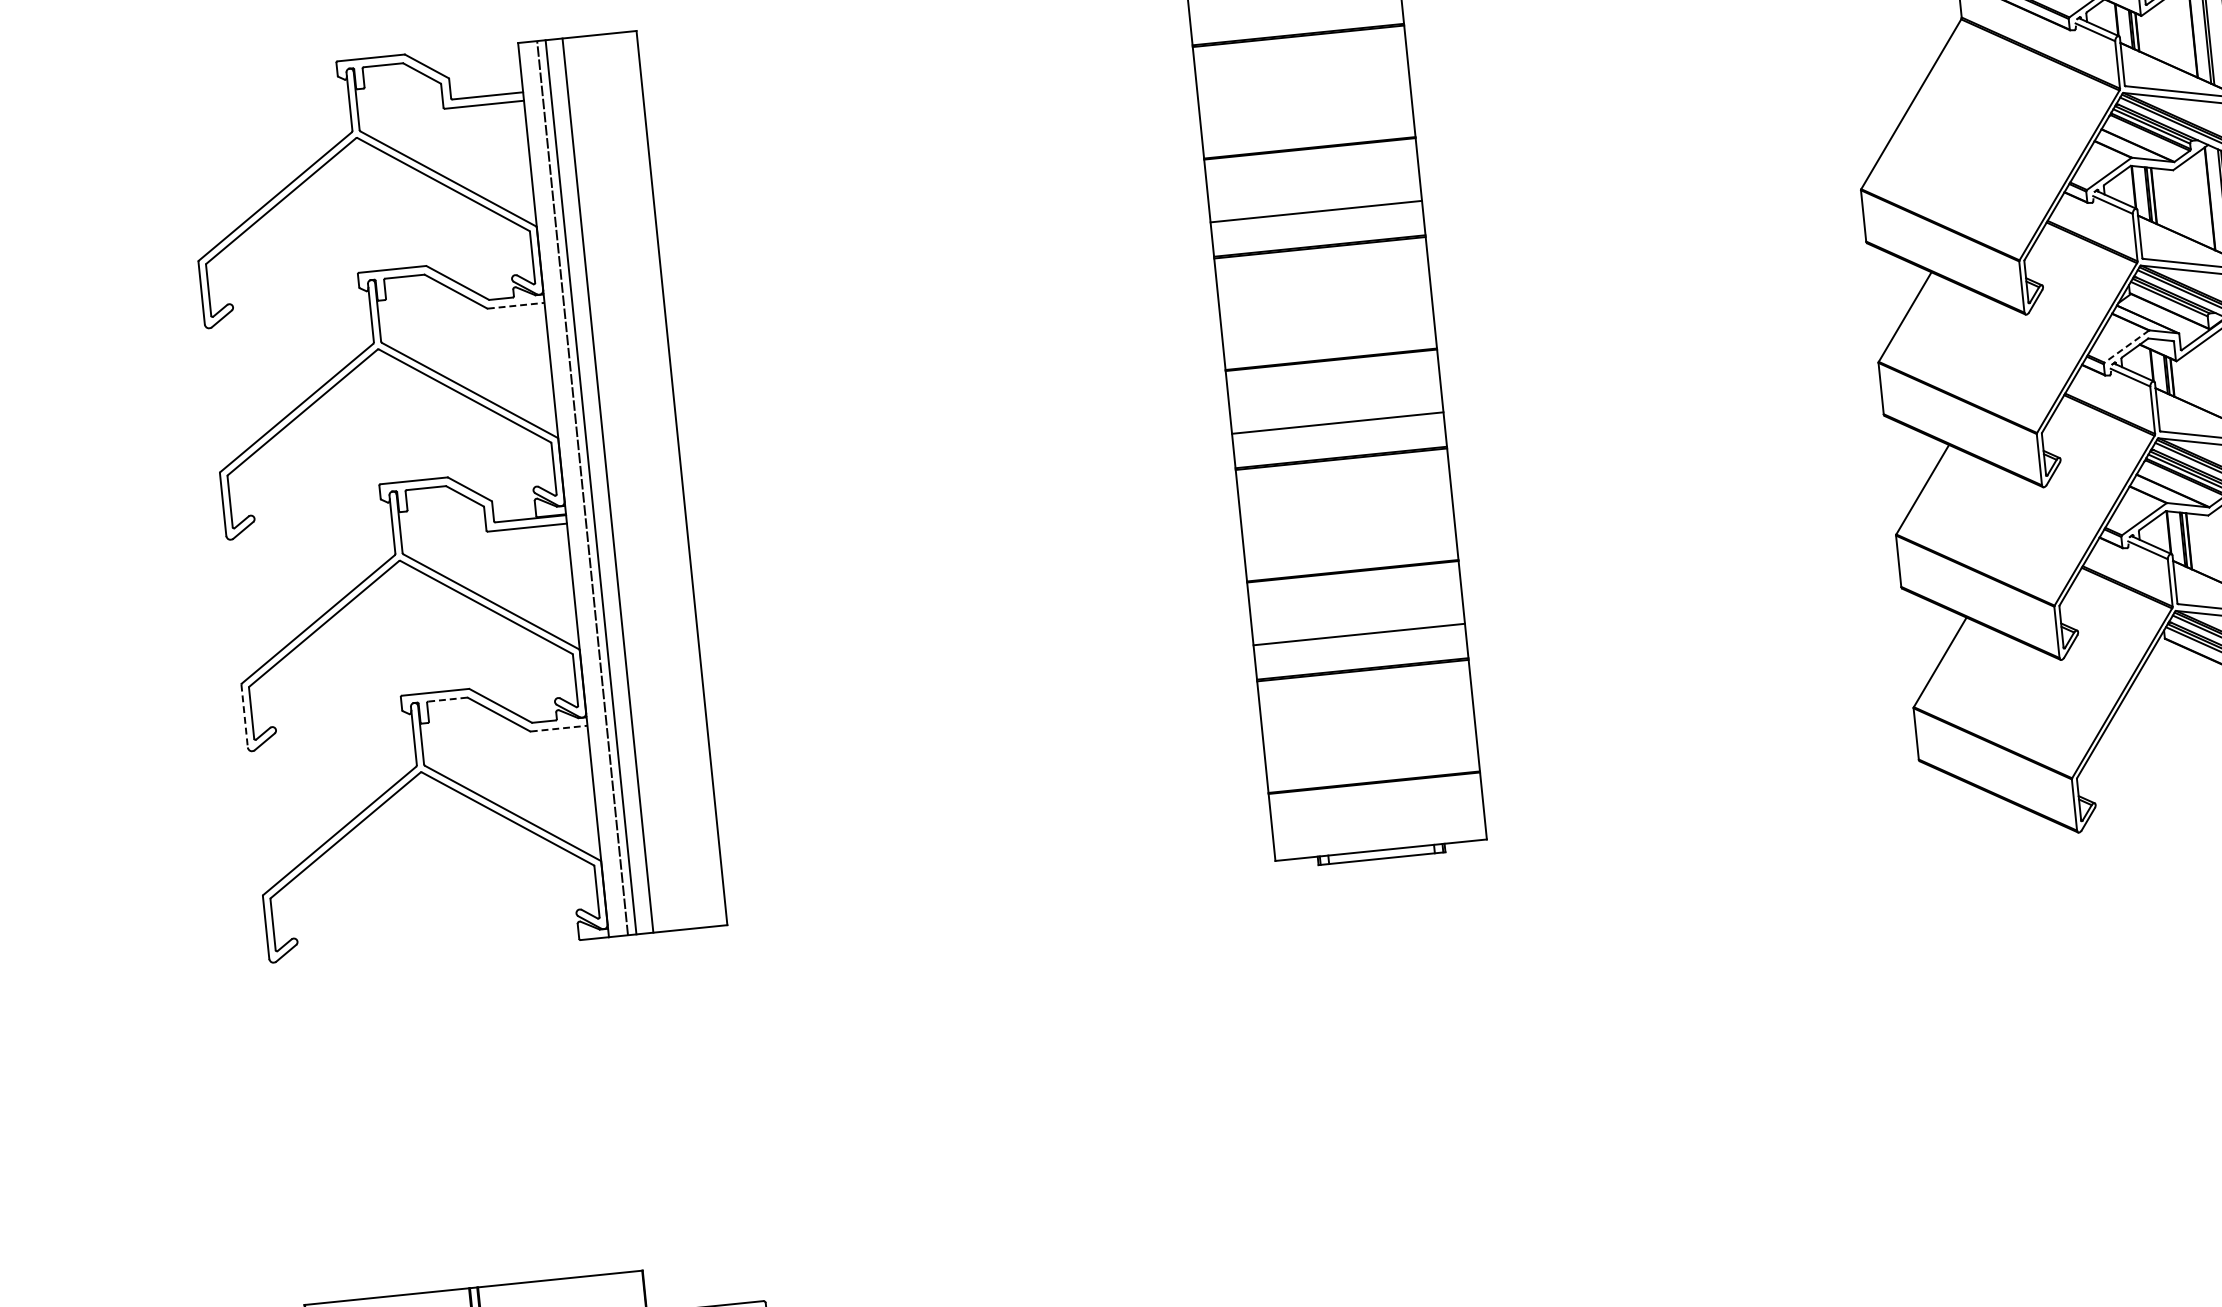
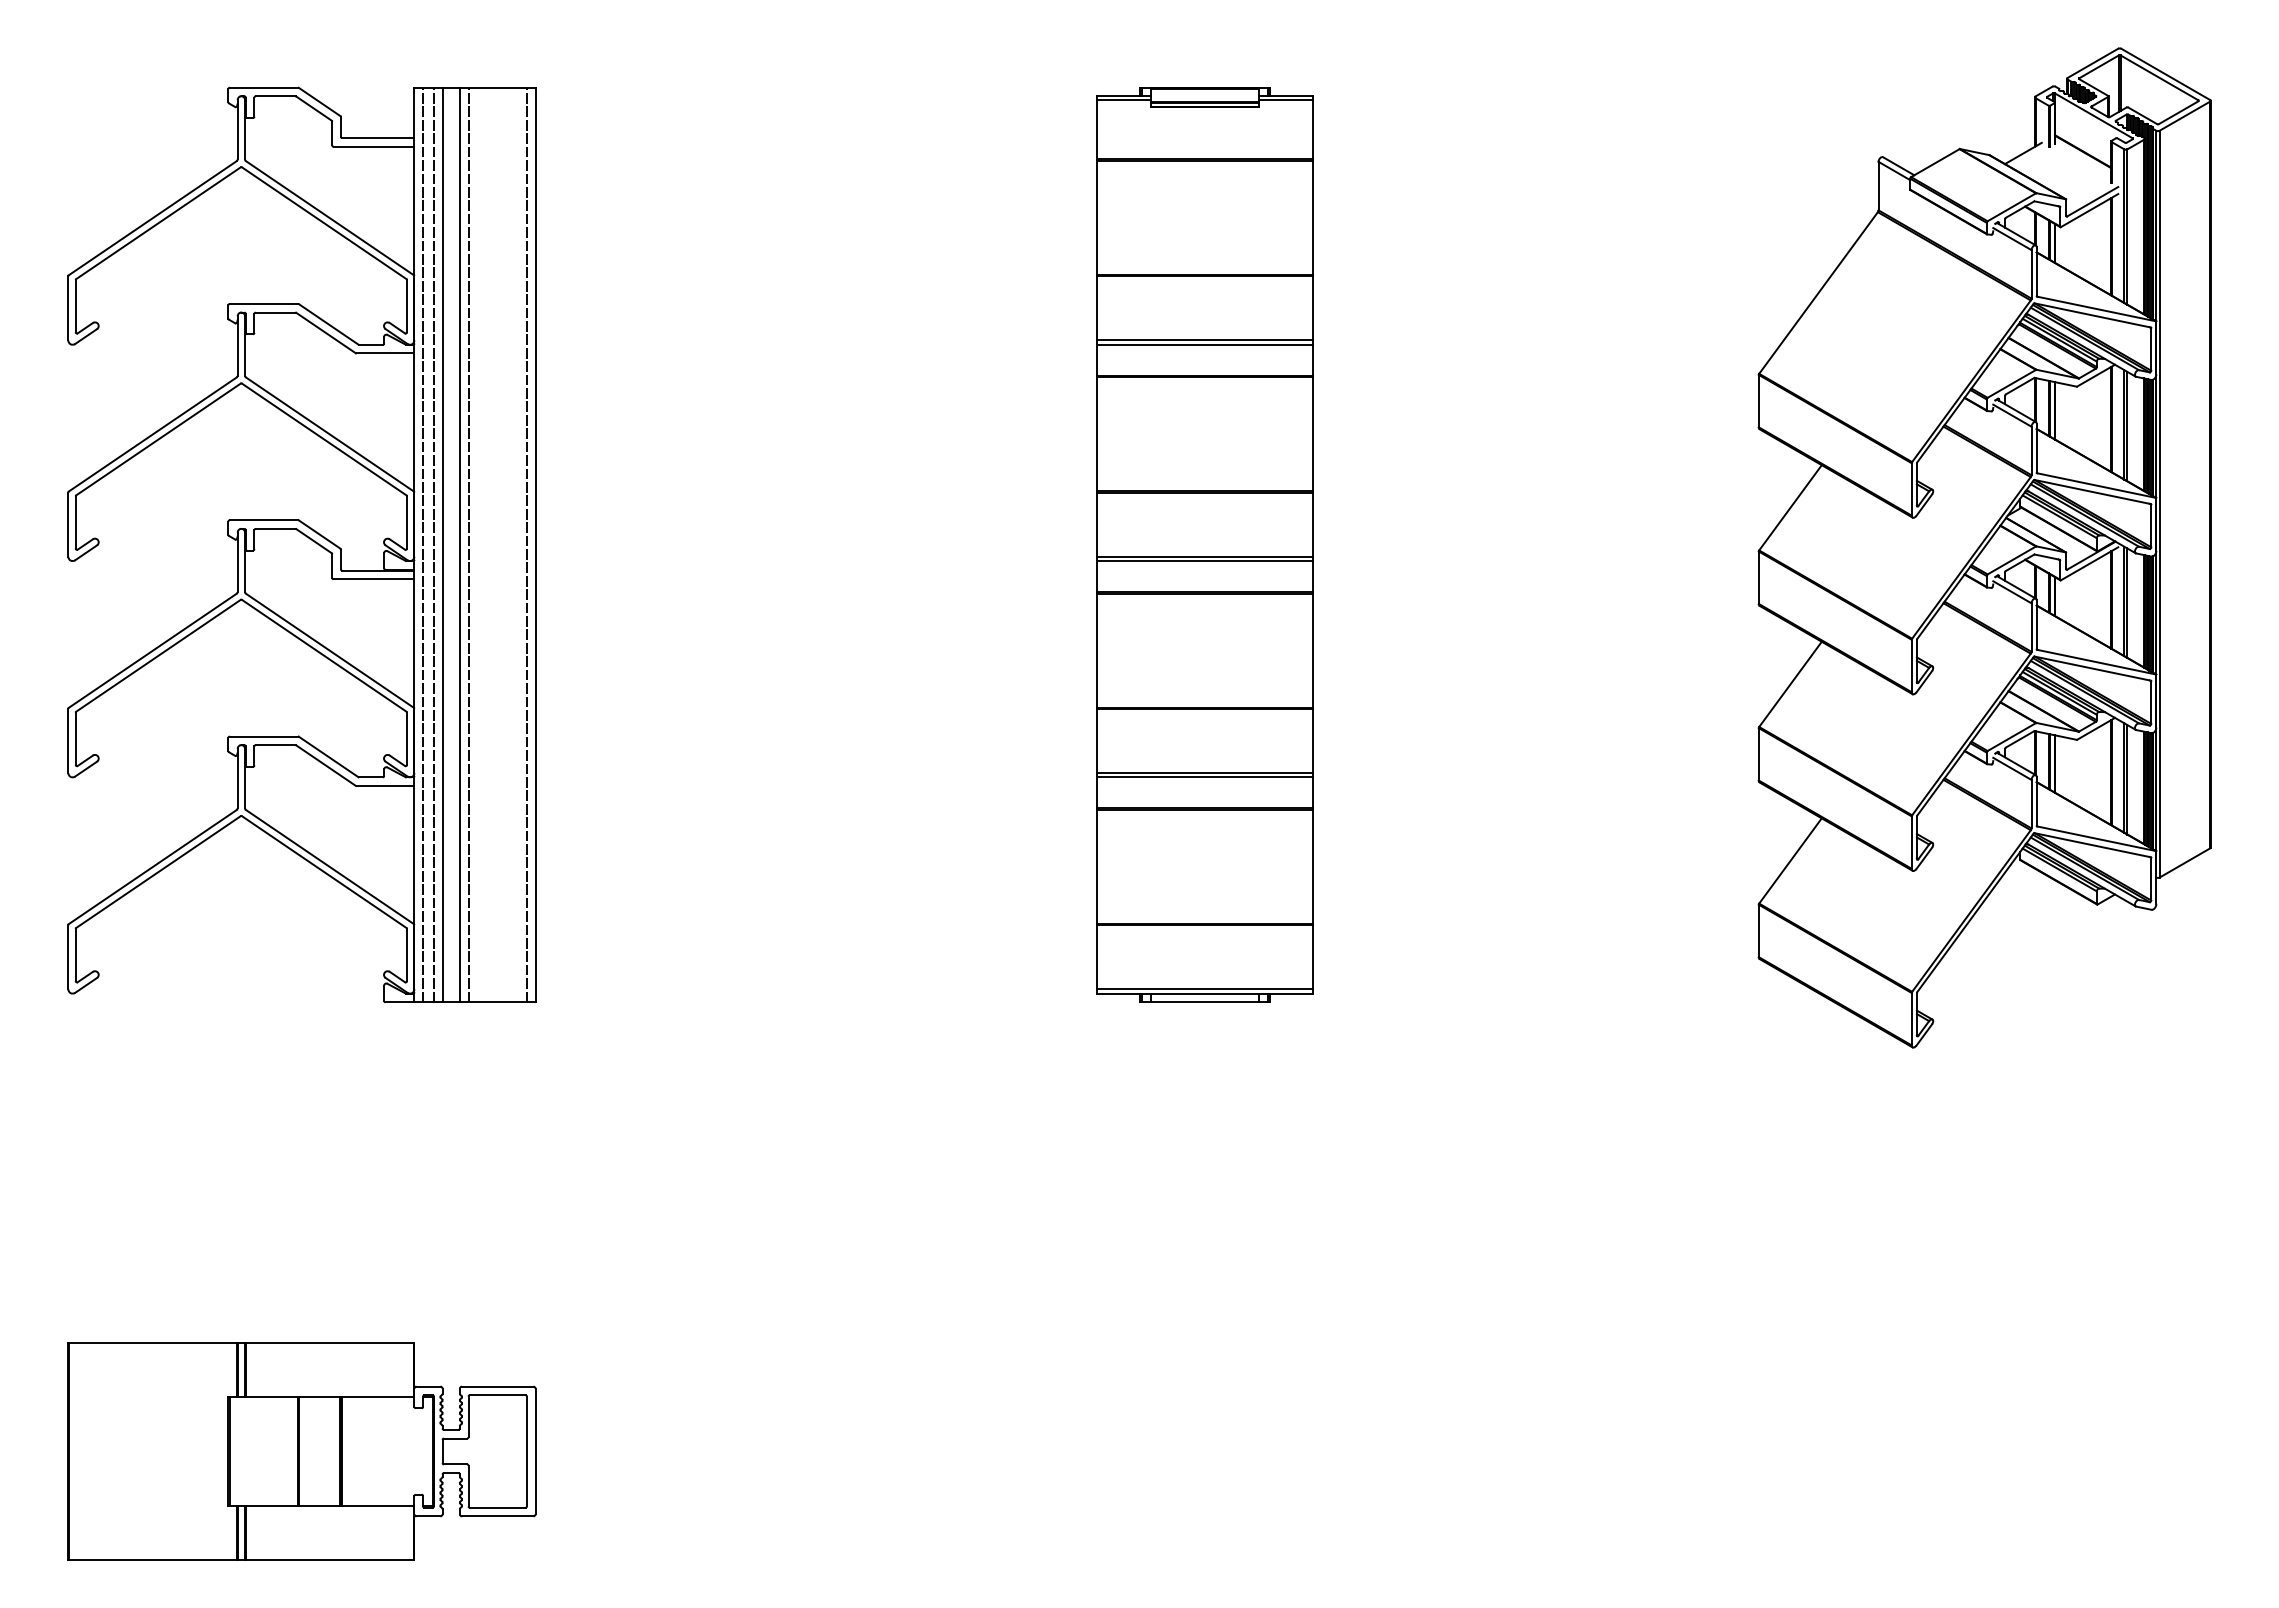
line: (1317, 215) -> (1205, 344), added
line: (516, 305) -> (385, 353), dashed -> solid
line: (2126, 346) -> (2011, 560), dashed -> solid
line: (1338, 427) -> (1205, 561), added
line: (673, 478) -> (526, 544), added
line: (616, 484) -> (468, 544), added
line: (572, 488) -> (423, 544), added
line: (1360, 638) -> (1205, 777), added
line: (447, 699) -> (275, 745), dashed -> solid
line: (244, 716) -> (68, 741), dashed -> solid
line: (559, 729) -> (385, 786), dashed -> solid
line: (1381, 846) -> (1205, 989), added

